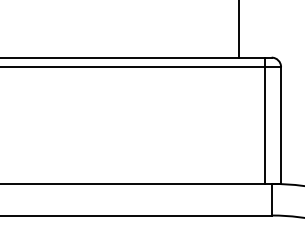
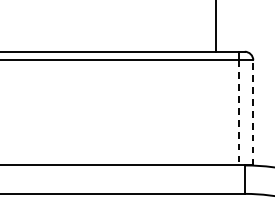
line: (281, 125) -> (253, 112), solid -> dashed
line: (265, 126) -> (239, 113), solid -> dashed

